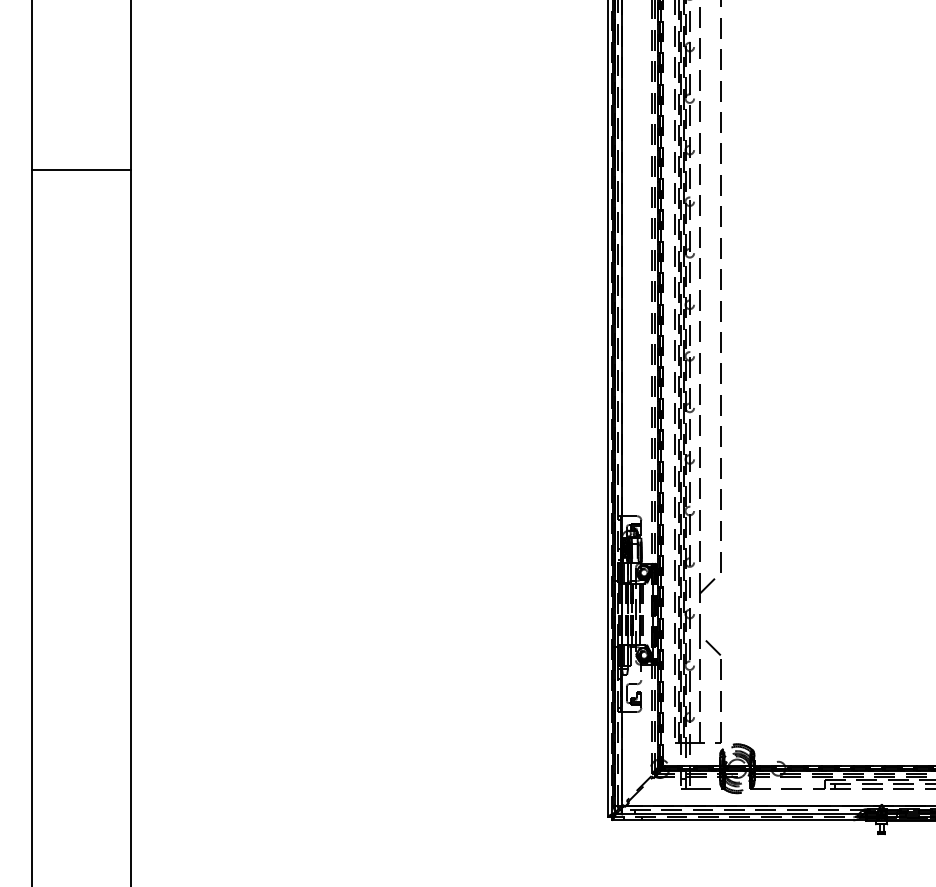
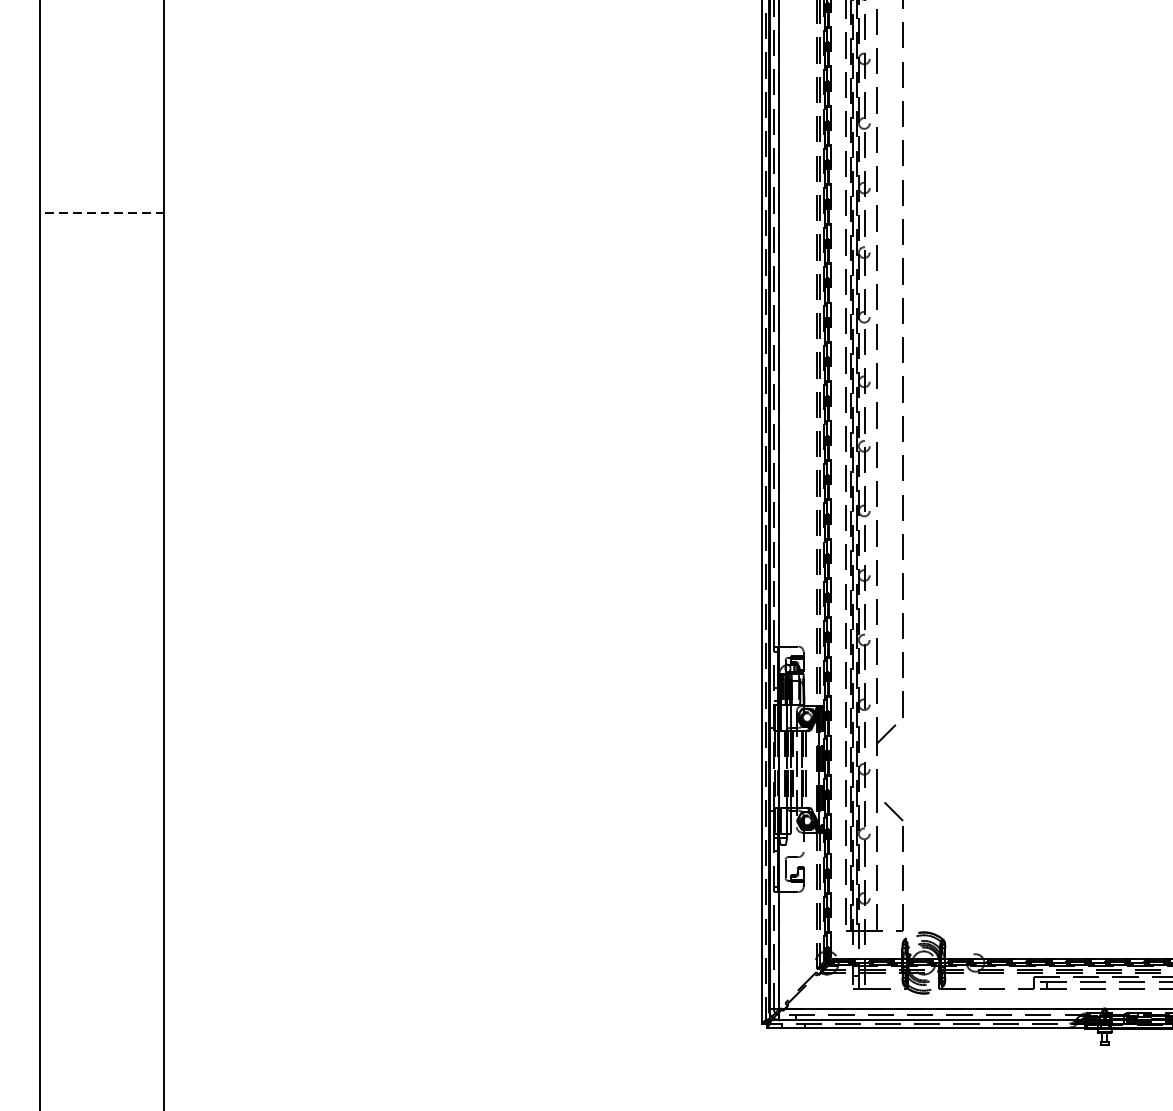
line: (81, 169) -> (102, 212), solid -> dashed

